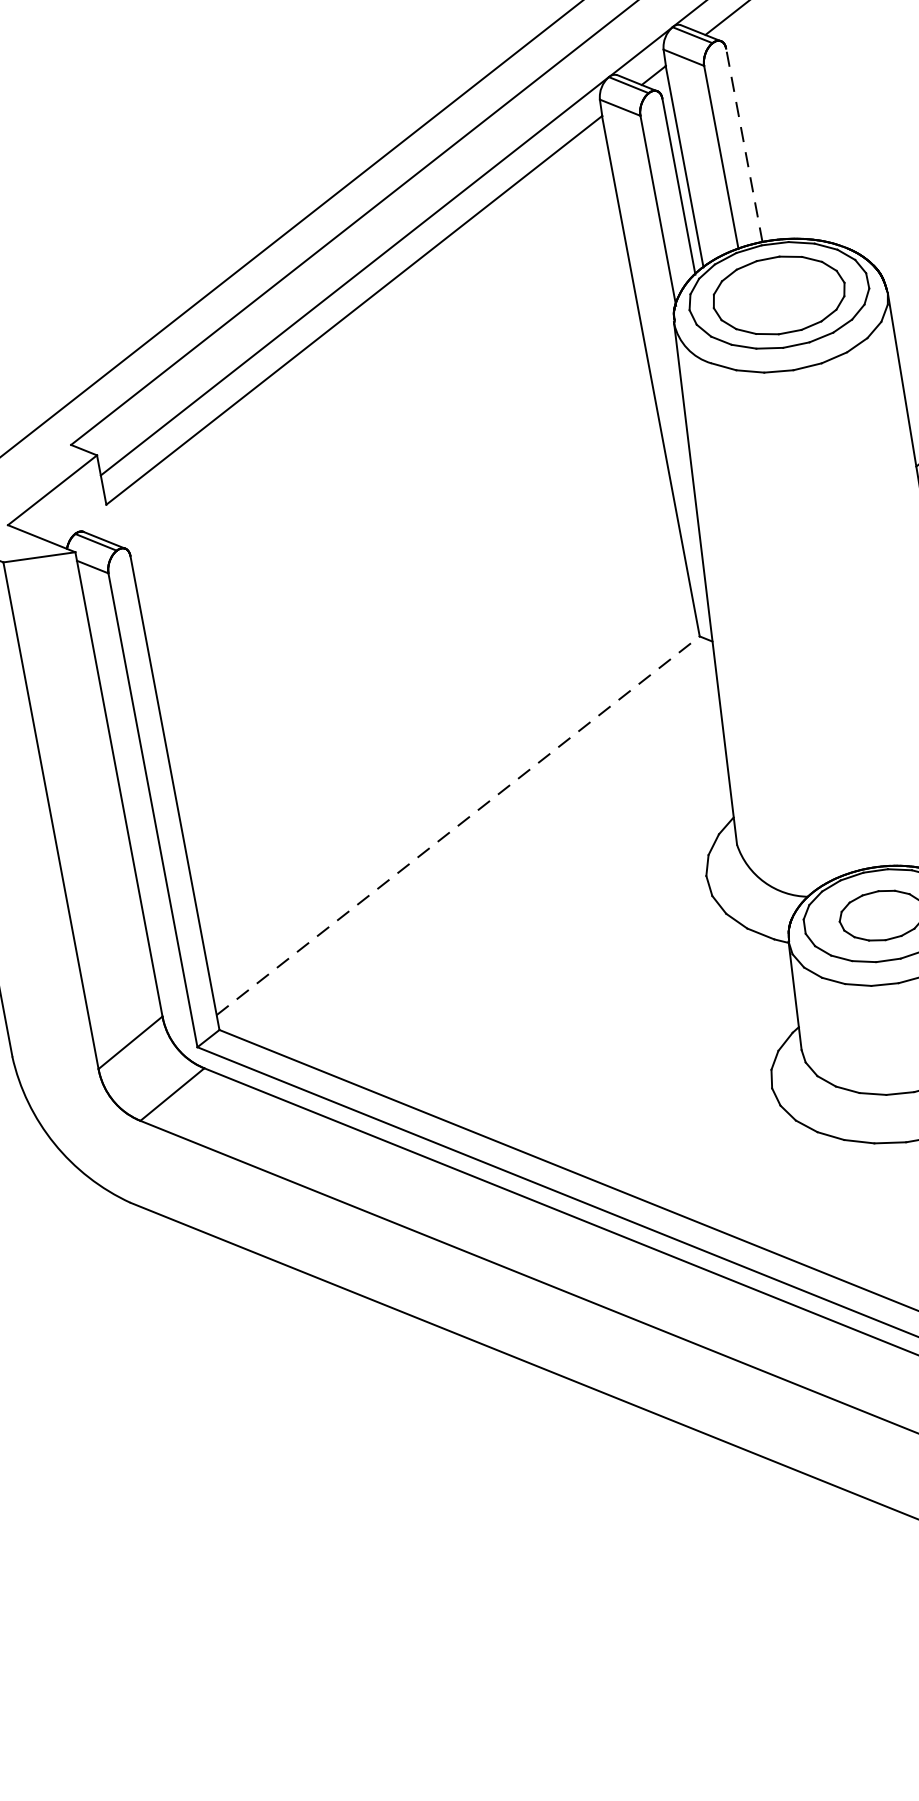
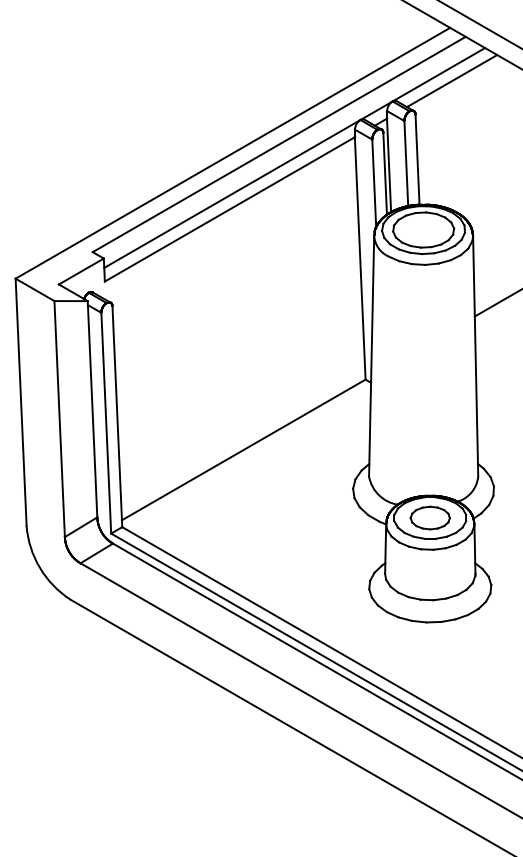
line: (744, 144) -> (417, 159), dashed -> solid
line: (457, 824) -> (243, 449), dashed -> solid

